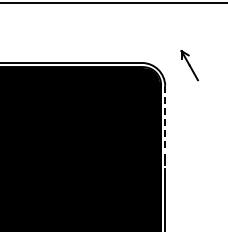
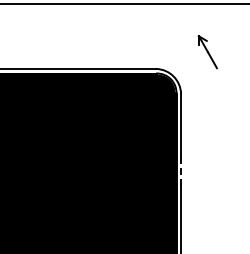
part: (189, 65) -> (207, 52), moved
line: (165, 115) -> (181, 126), dashed -> solid

